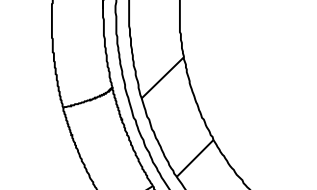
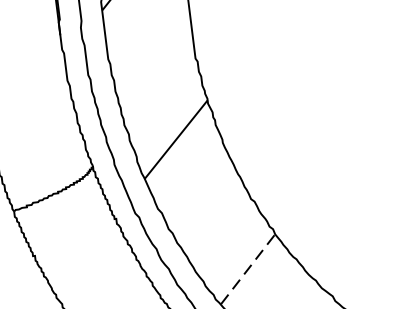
line: (195, 158) -> (248, 269), solid -> dashed

